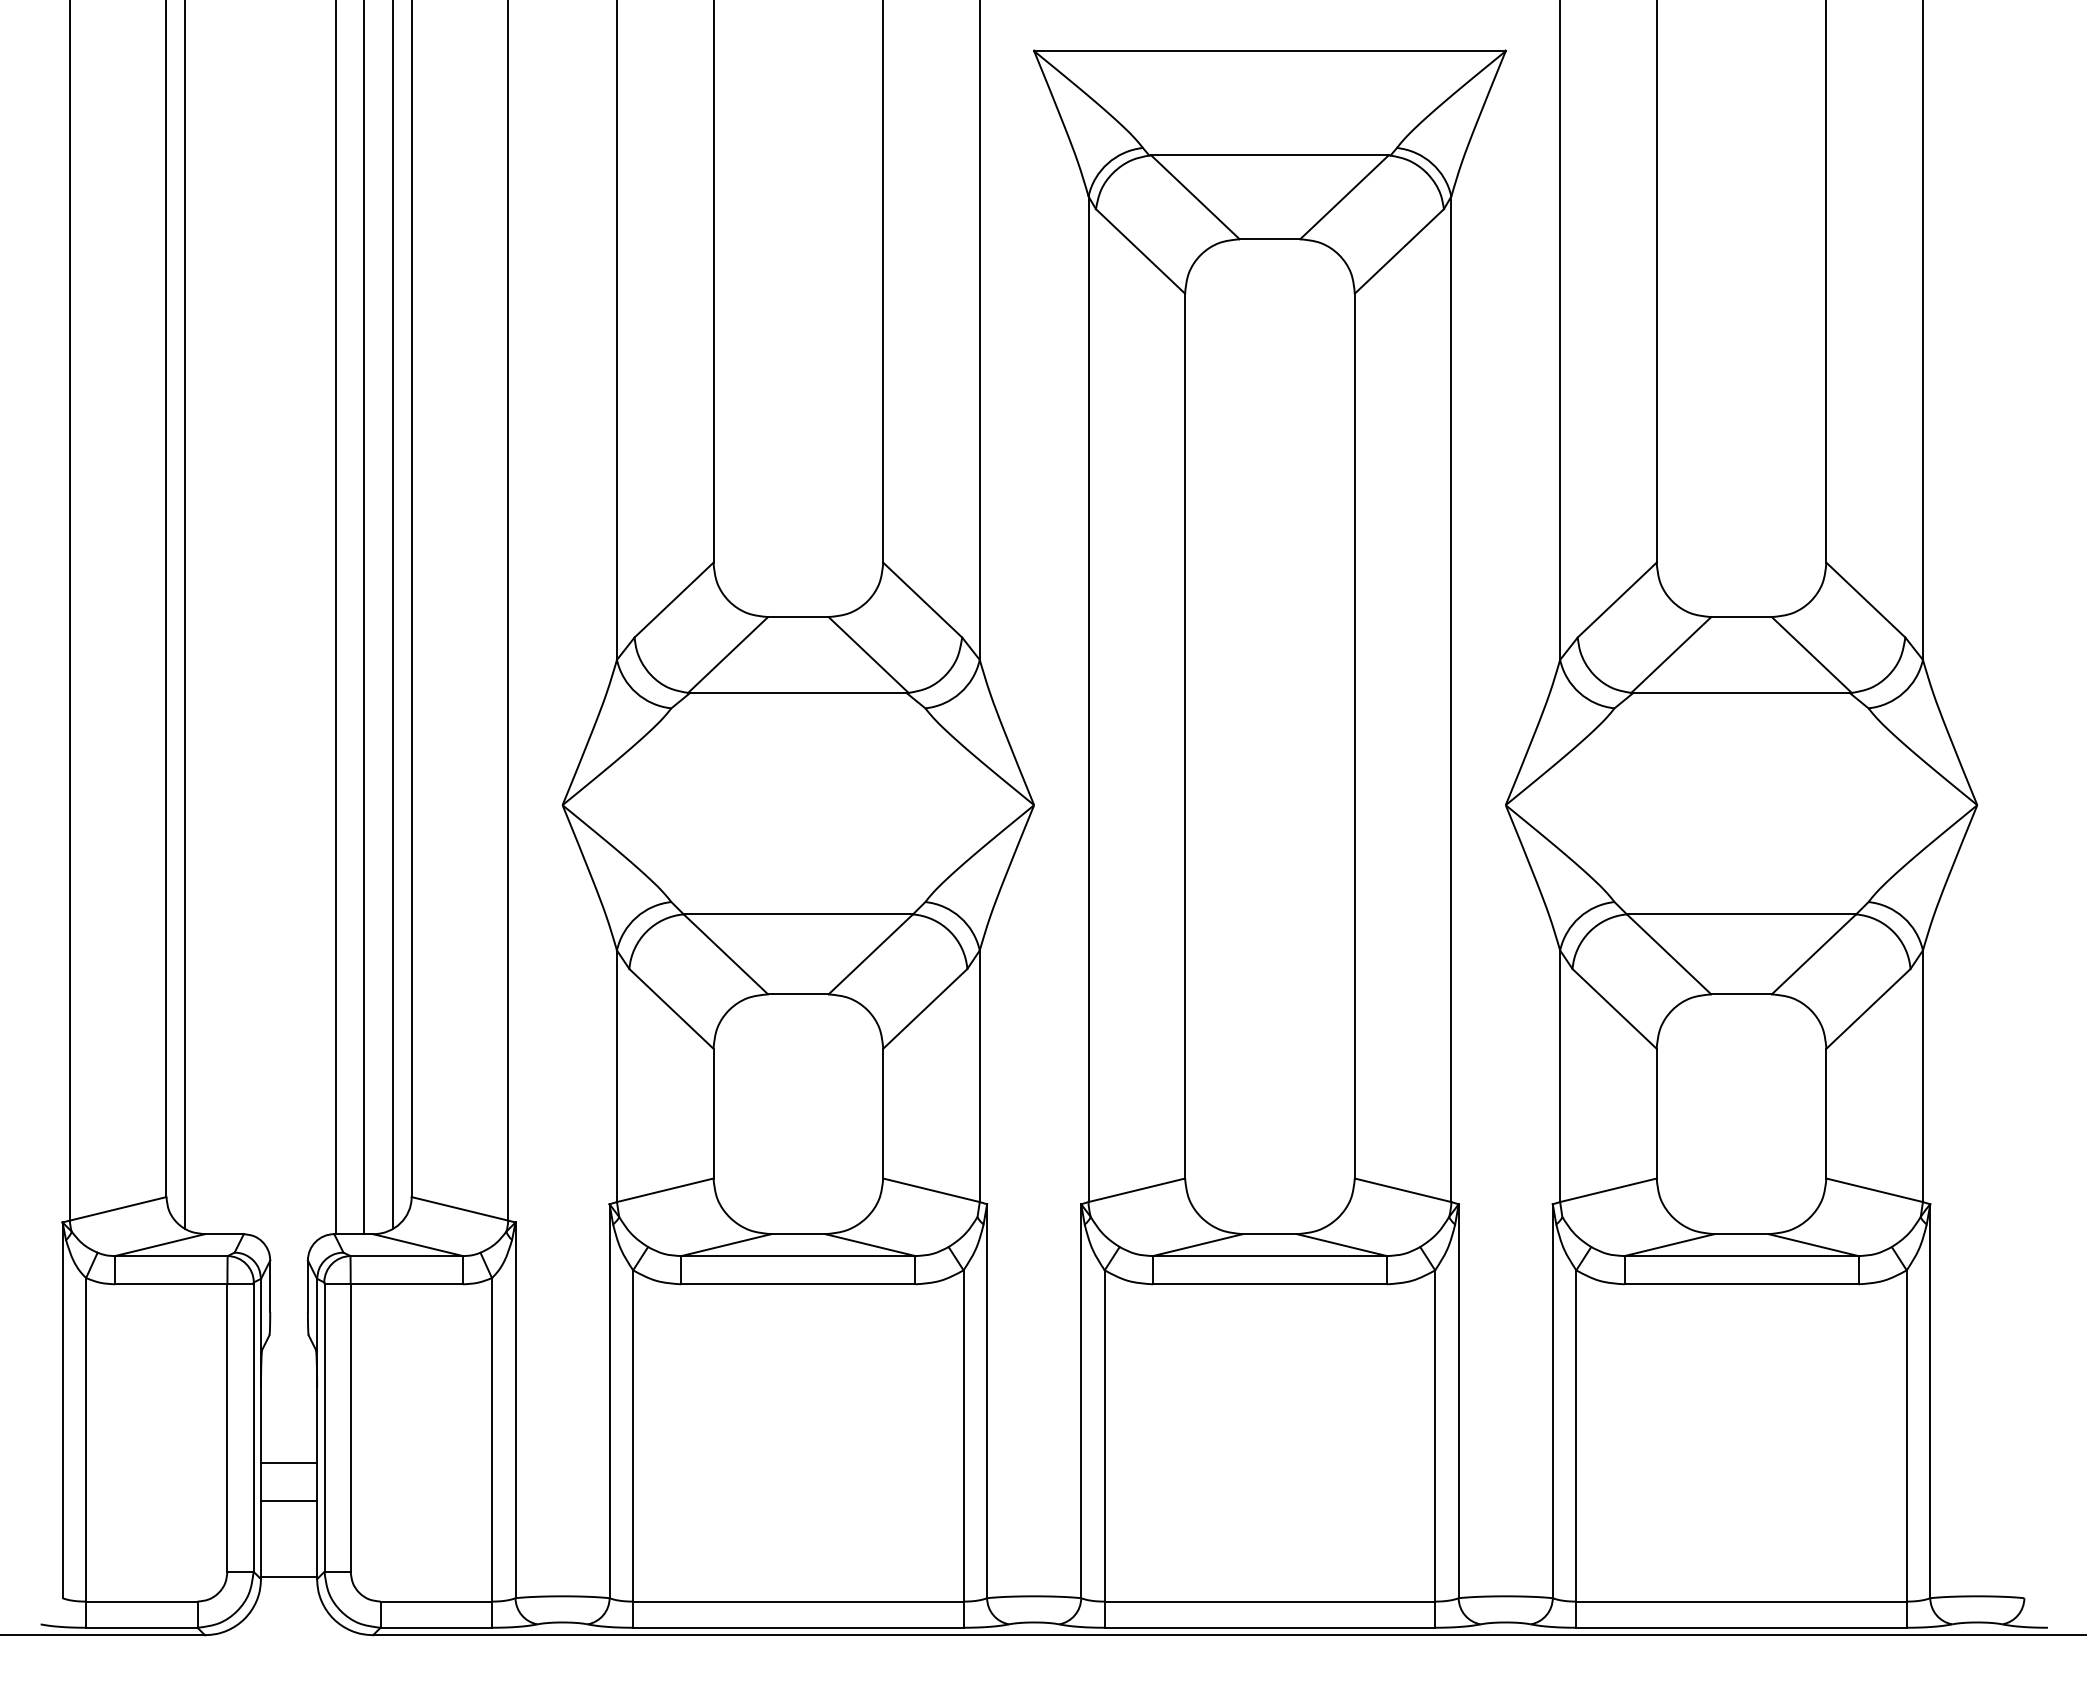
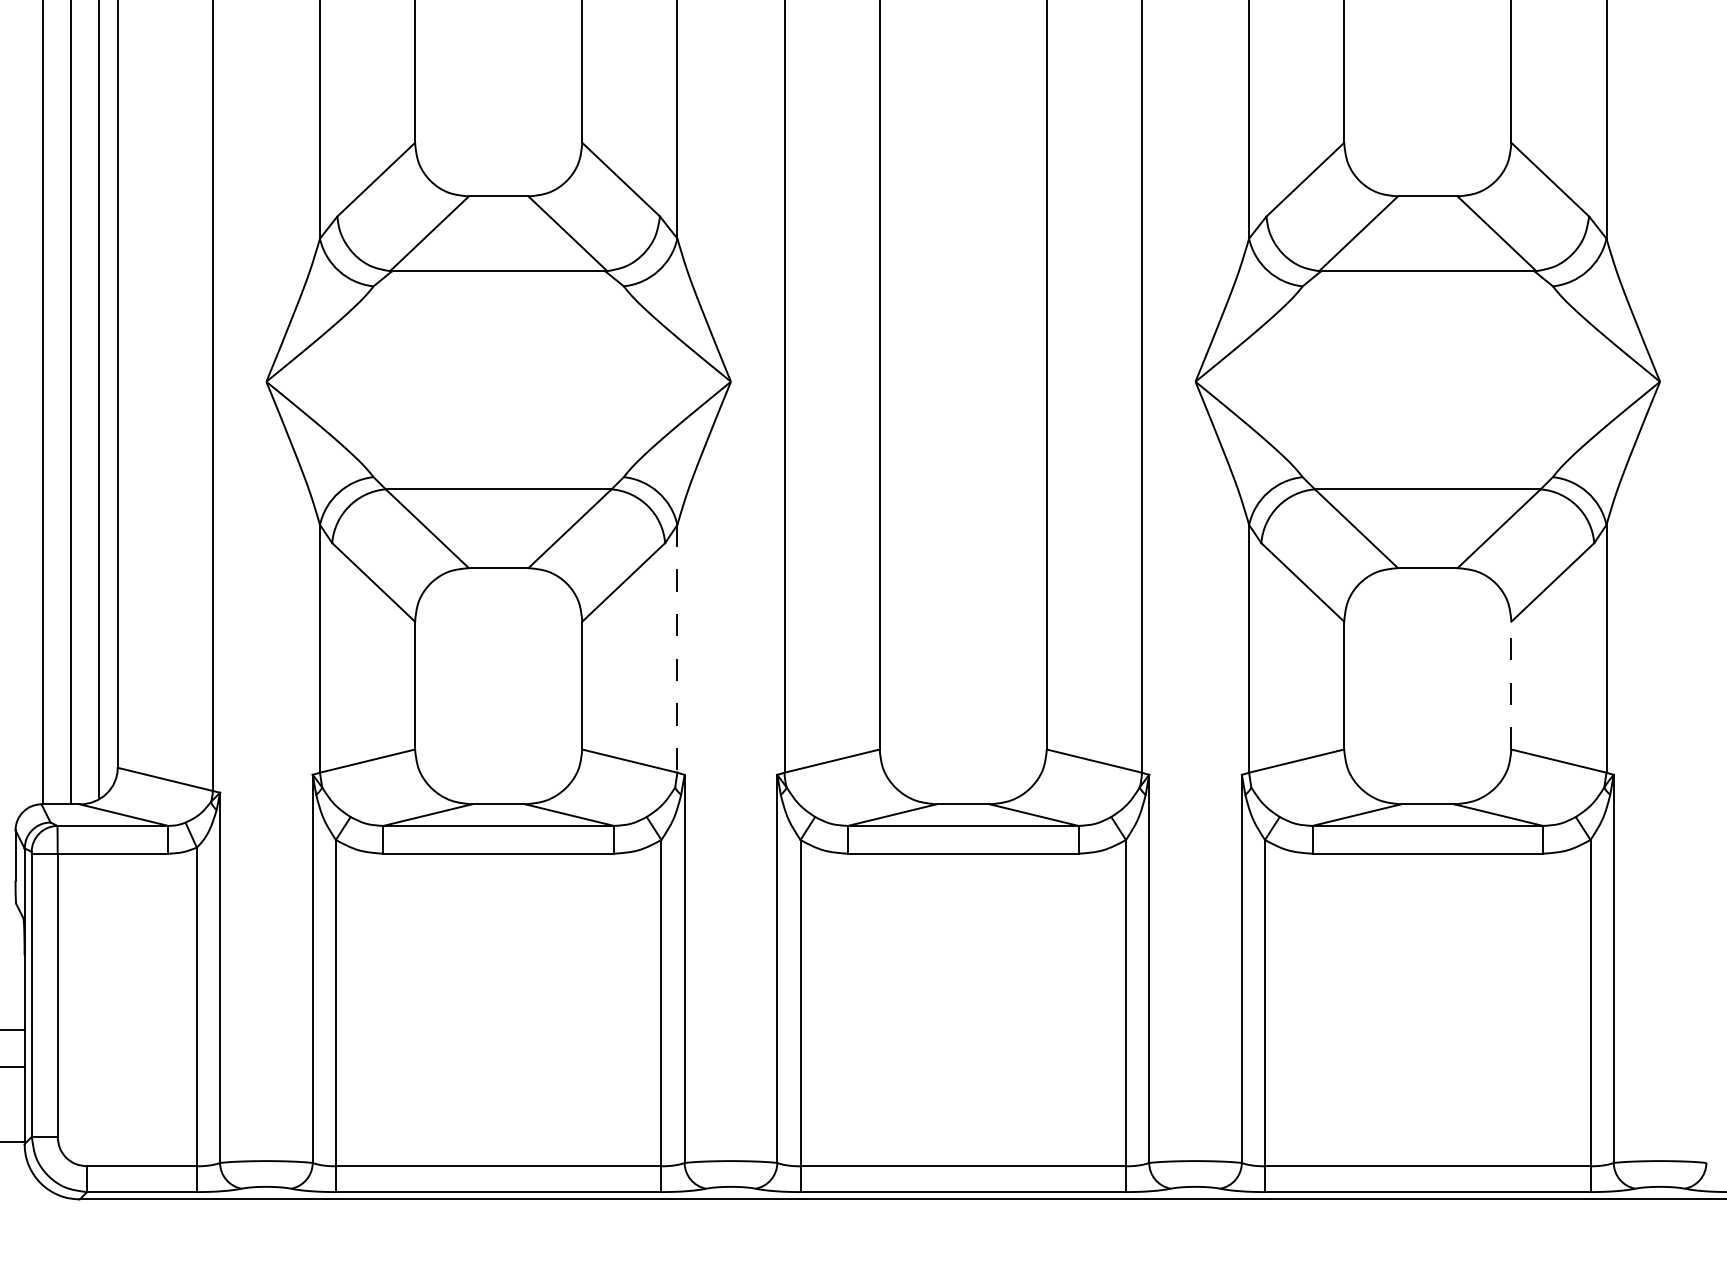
line: (979, 1076) -> (677, 649), solid -> dashed
line: (1826, 1113) -> (1511, 685), solid -> dashed

